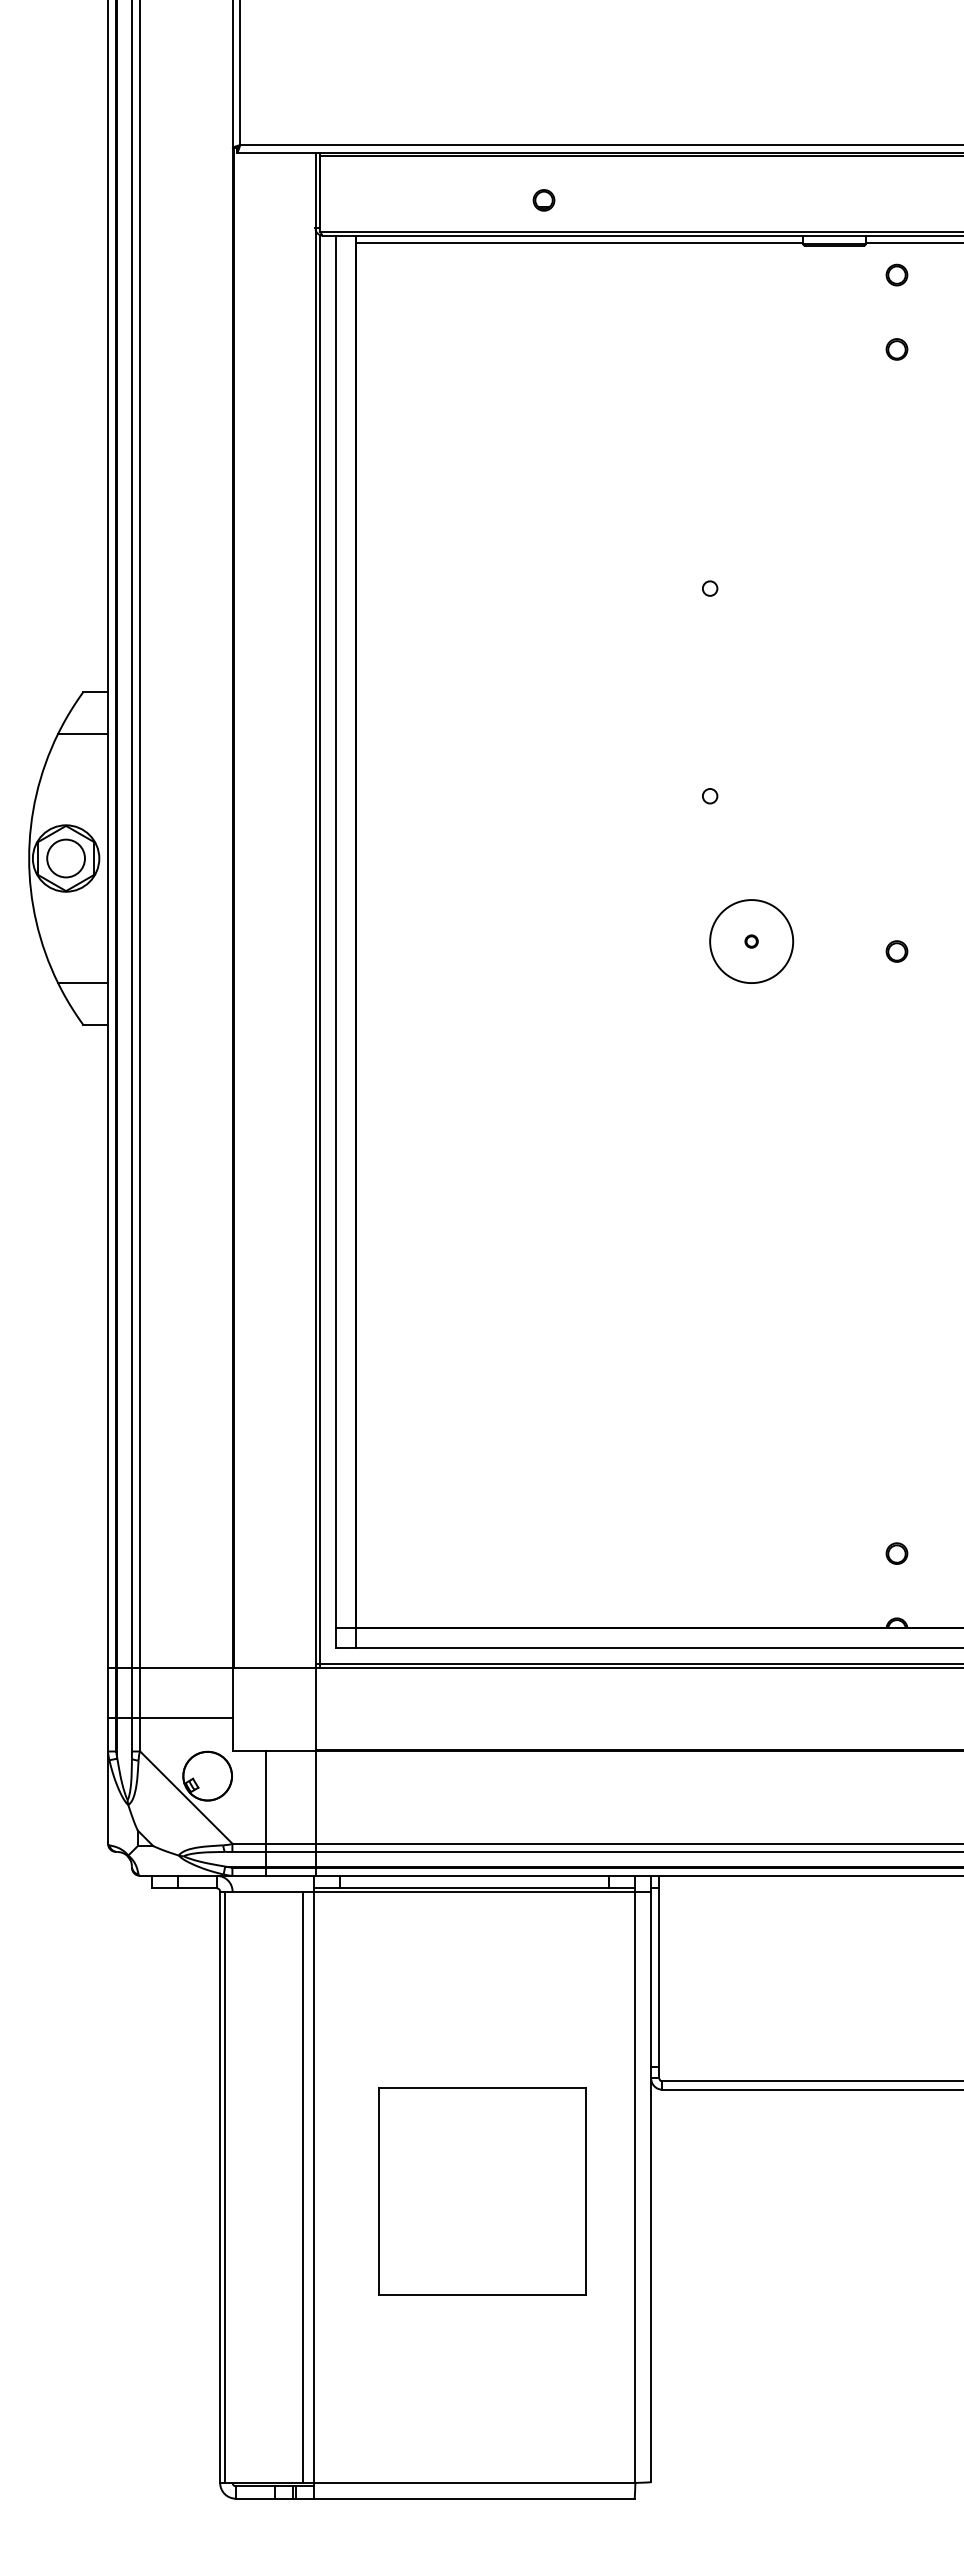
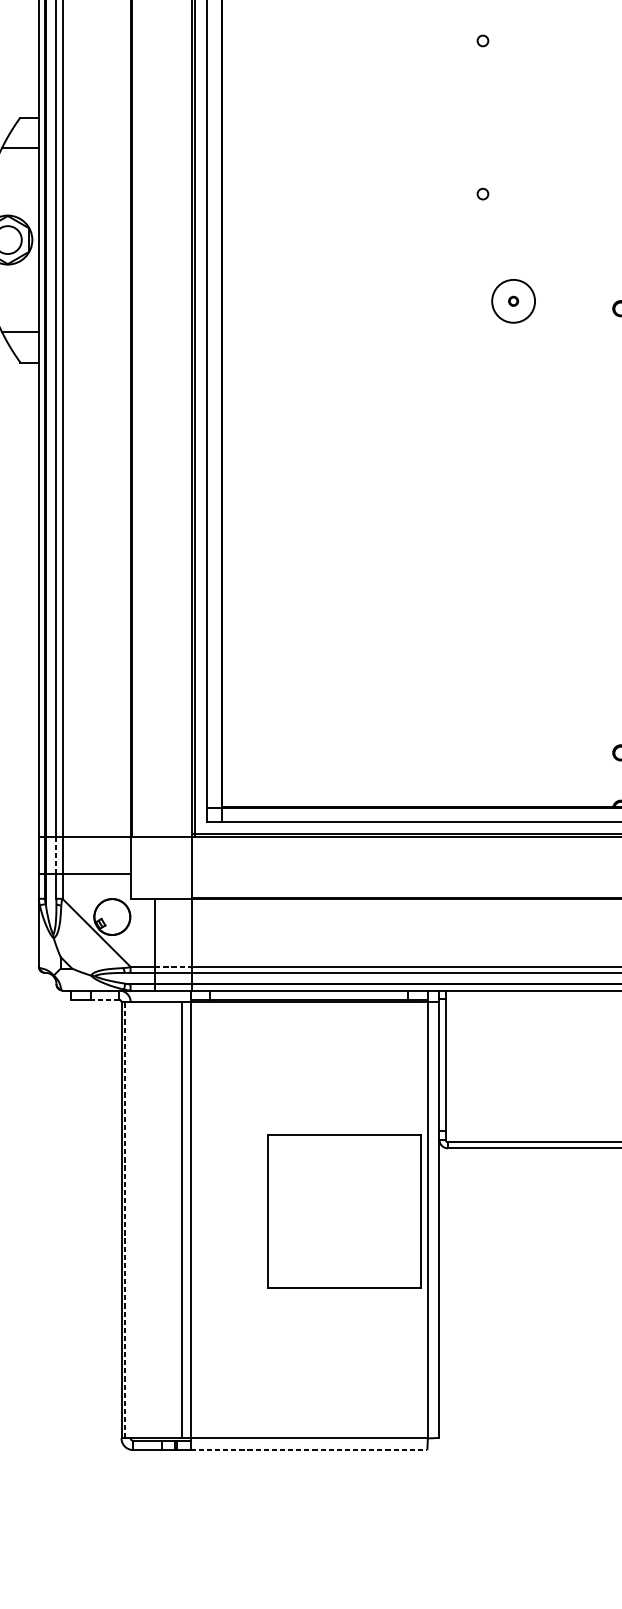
circle: (751, 941) -> (513, 301), size x0.7
line: (131, 1693) -> (56, 856), solid -> dashed
line: (290, 1843) -> (173, 966), solid -> dashed
line: (196, 1888) -> (104, 999), solid -> dashed
line: (224, 2187) -> (124, 1220), solid -> dashed
part: (482, 2191) -> (344, 1211), moved
line: (474, 2498) -> (309, 1449), solid -> dashed

